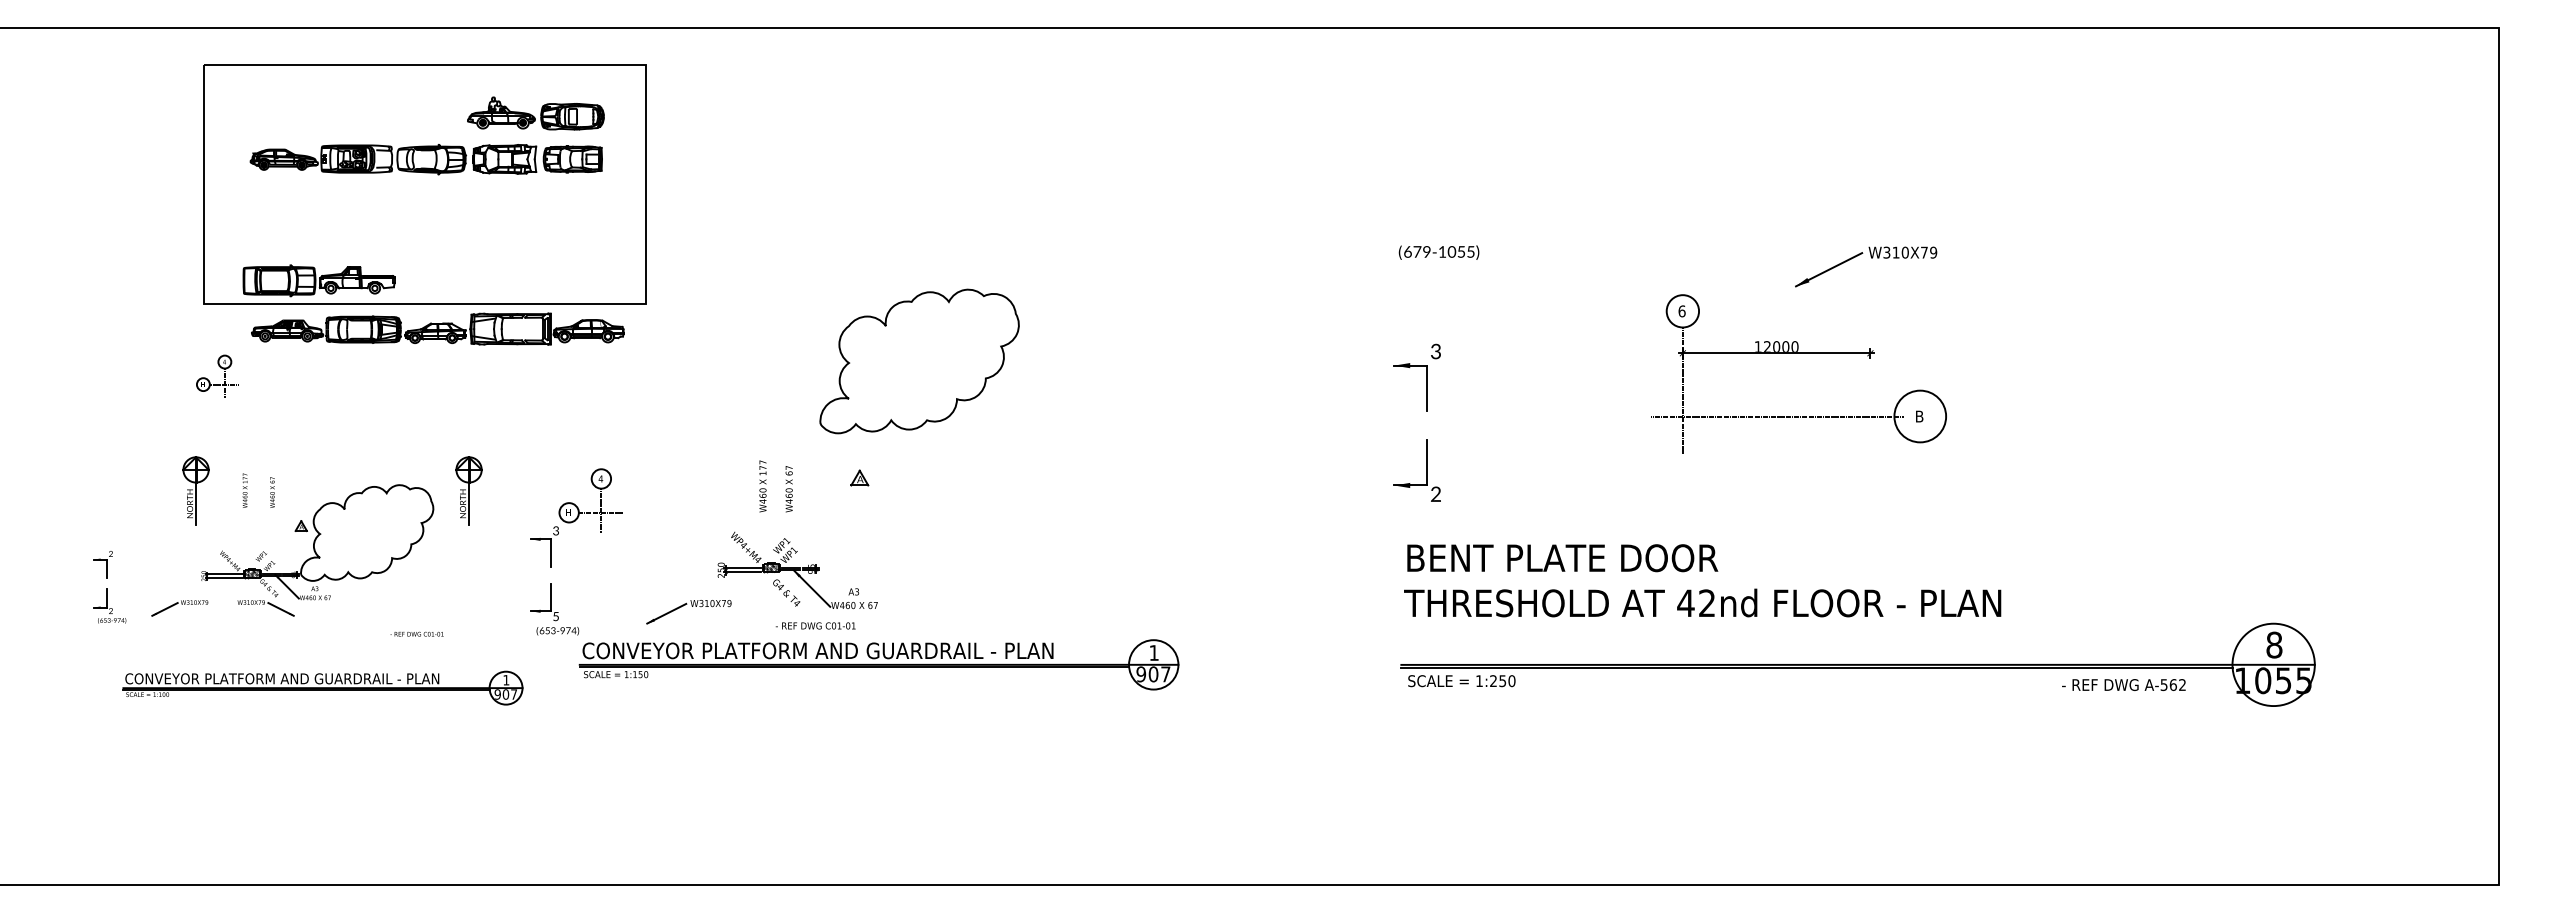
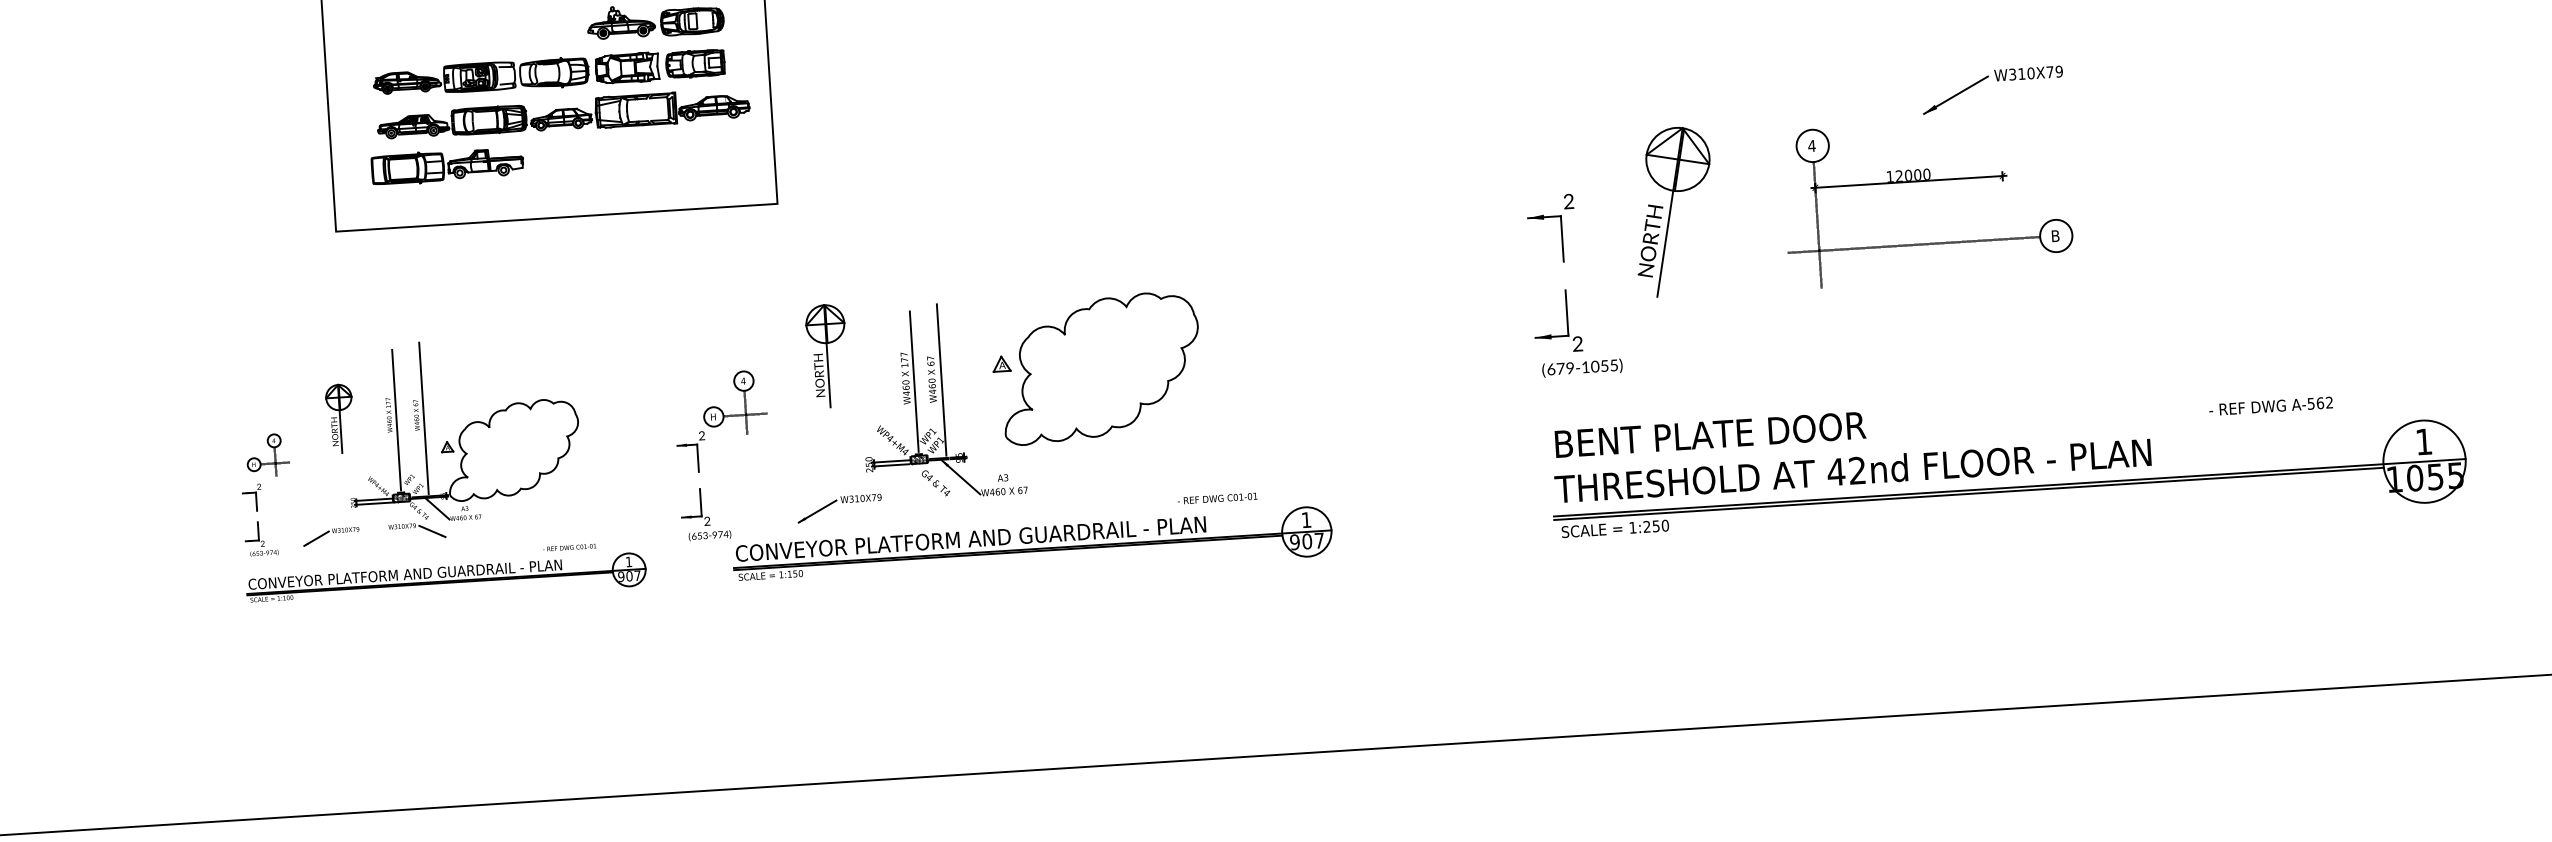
text: (1438, 252) -> (1581, 368), moved
part: (318, 280) -> (446, 165), moved
text: (1681, 311) -> (1811, 146), 6 -> 4
part: (437, 328) -> (562, 114), moved
text: (1435, 353) -> (1568, 203), 3 -> 2
part: (919, 361) -> (1100, 368), moved
part: (1539, 368) -> (1673, 211), added
part: (224, 375) -> (274, 454), moved
circle: (1920, 416) -> (2056, 235), size x0.62
part: (686, 459) -> (827, 356), added
line: (771, 489) -> (914, 380), added
part: (468, 490) -> (612, 401), removed
line: (798, 490) -> (941, 380), added
line: (252, 495) -> (396, 419), added
line: (279, 495) -> (423, 417), added
text: (555, 532) -> (701, 437), 3 -> 2
text: (1702, 580) -> (1851, 448), moved
text: (555, 616) -> (706, 521), 5 -> 2
text: (815, 625) -> (1217, 498), moved
text: (2274, 644) -> (2424, 441), 8 -> 1
text: (2123, 684) -> (2270, 405), moved
part: (322, 687) -> (445, 580), moved

